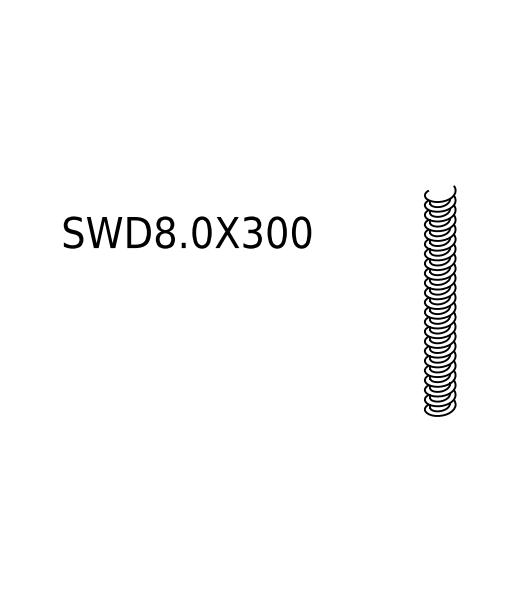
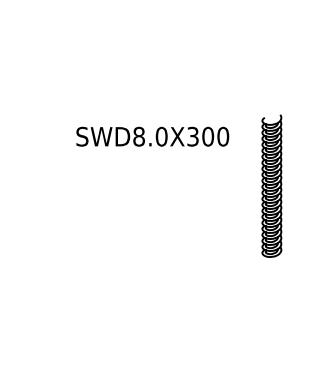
text: (187, 232) -> (152, 136), moved

